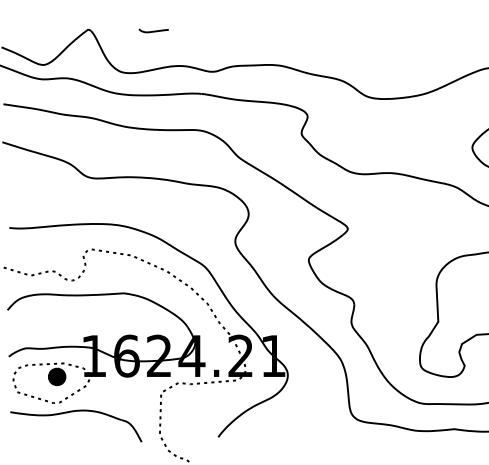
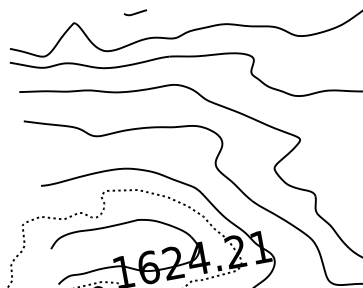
curve: (153, 30) -> (135, 12), moved

